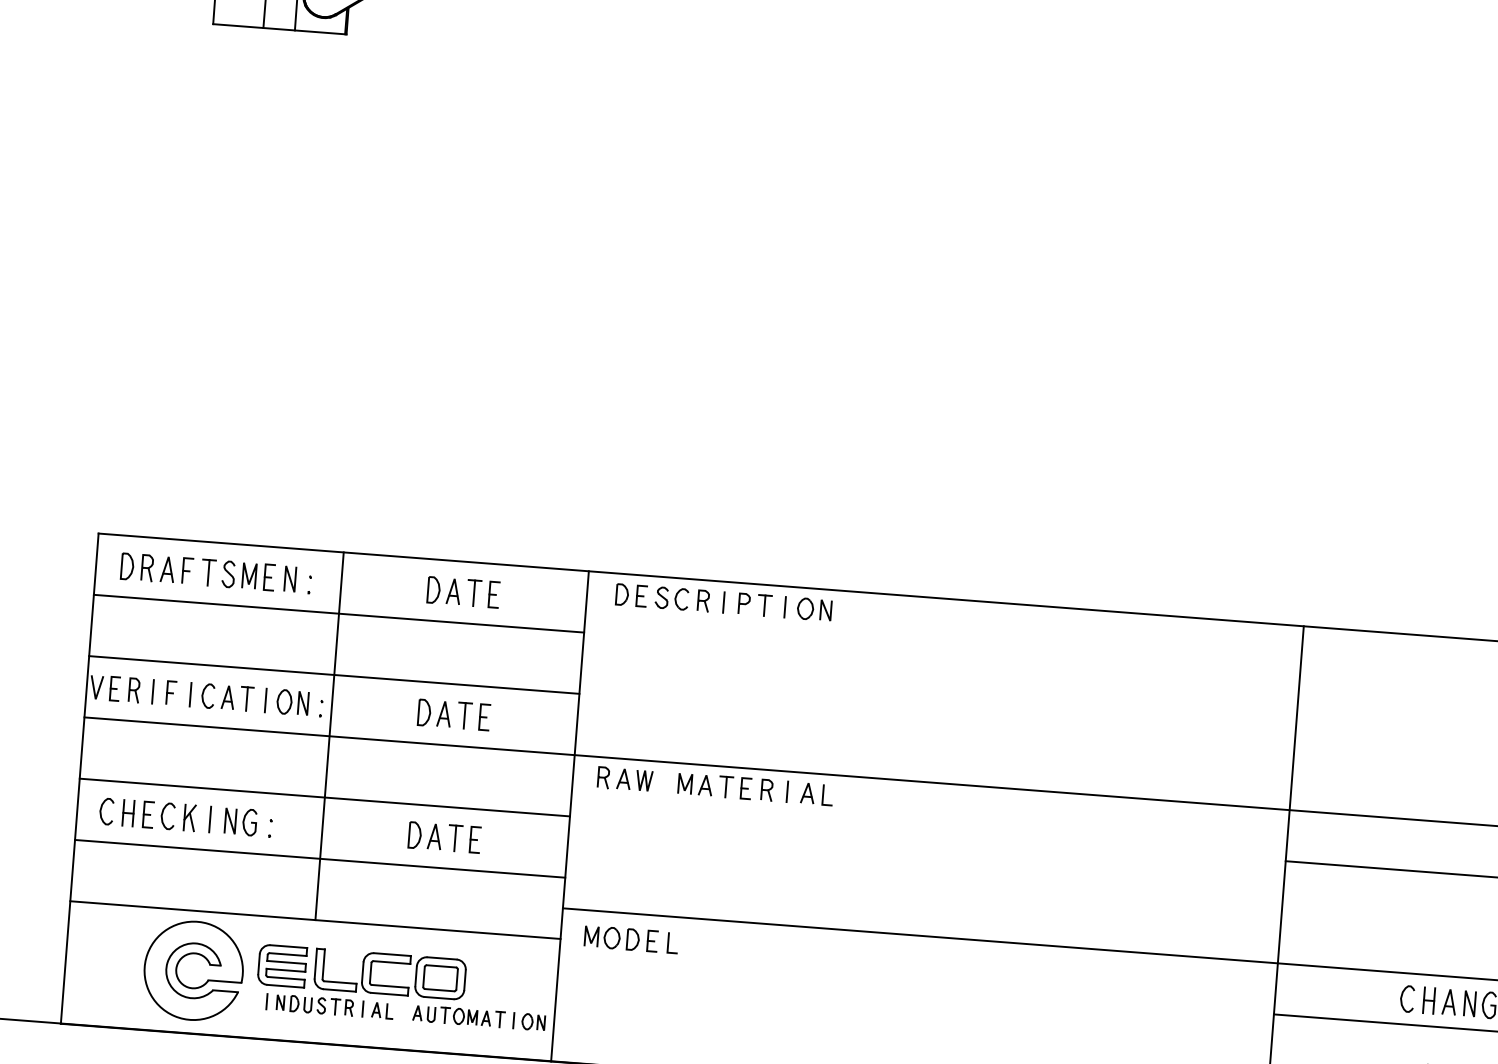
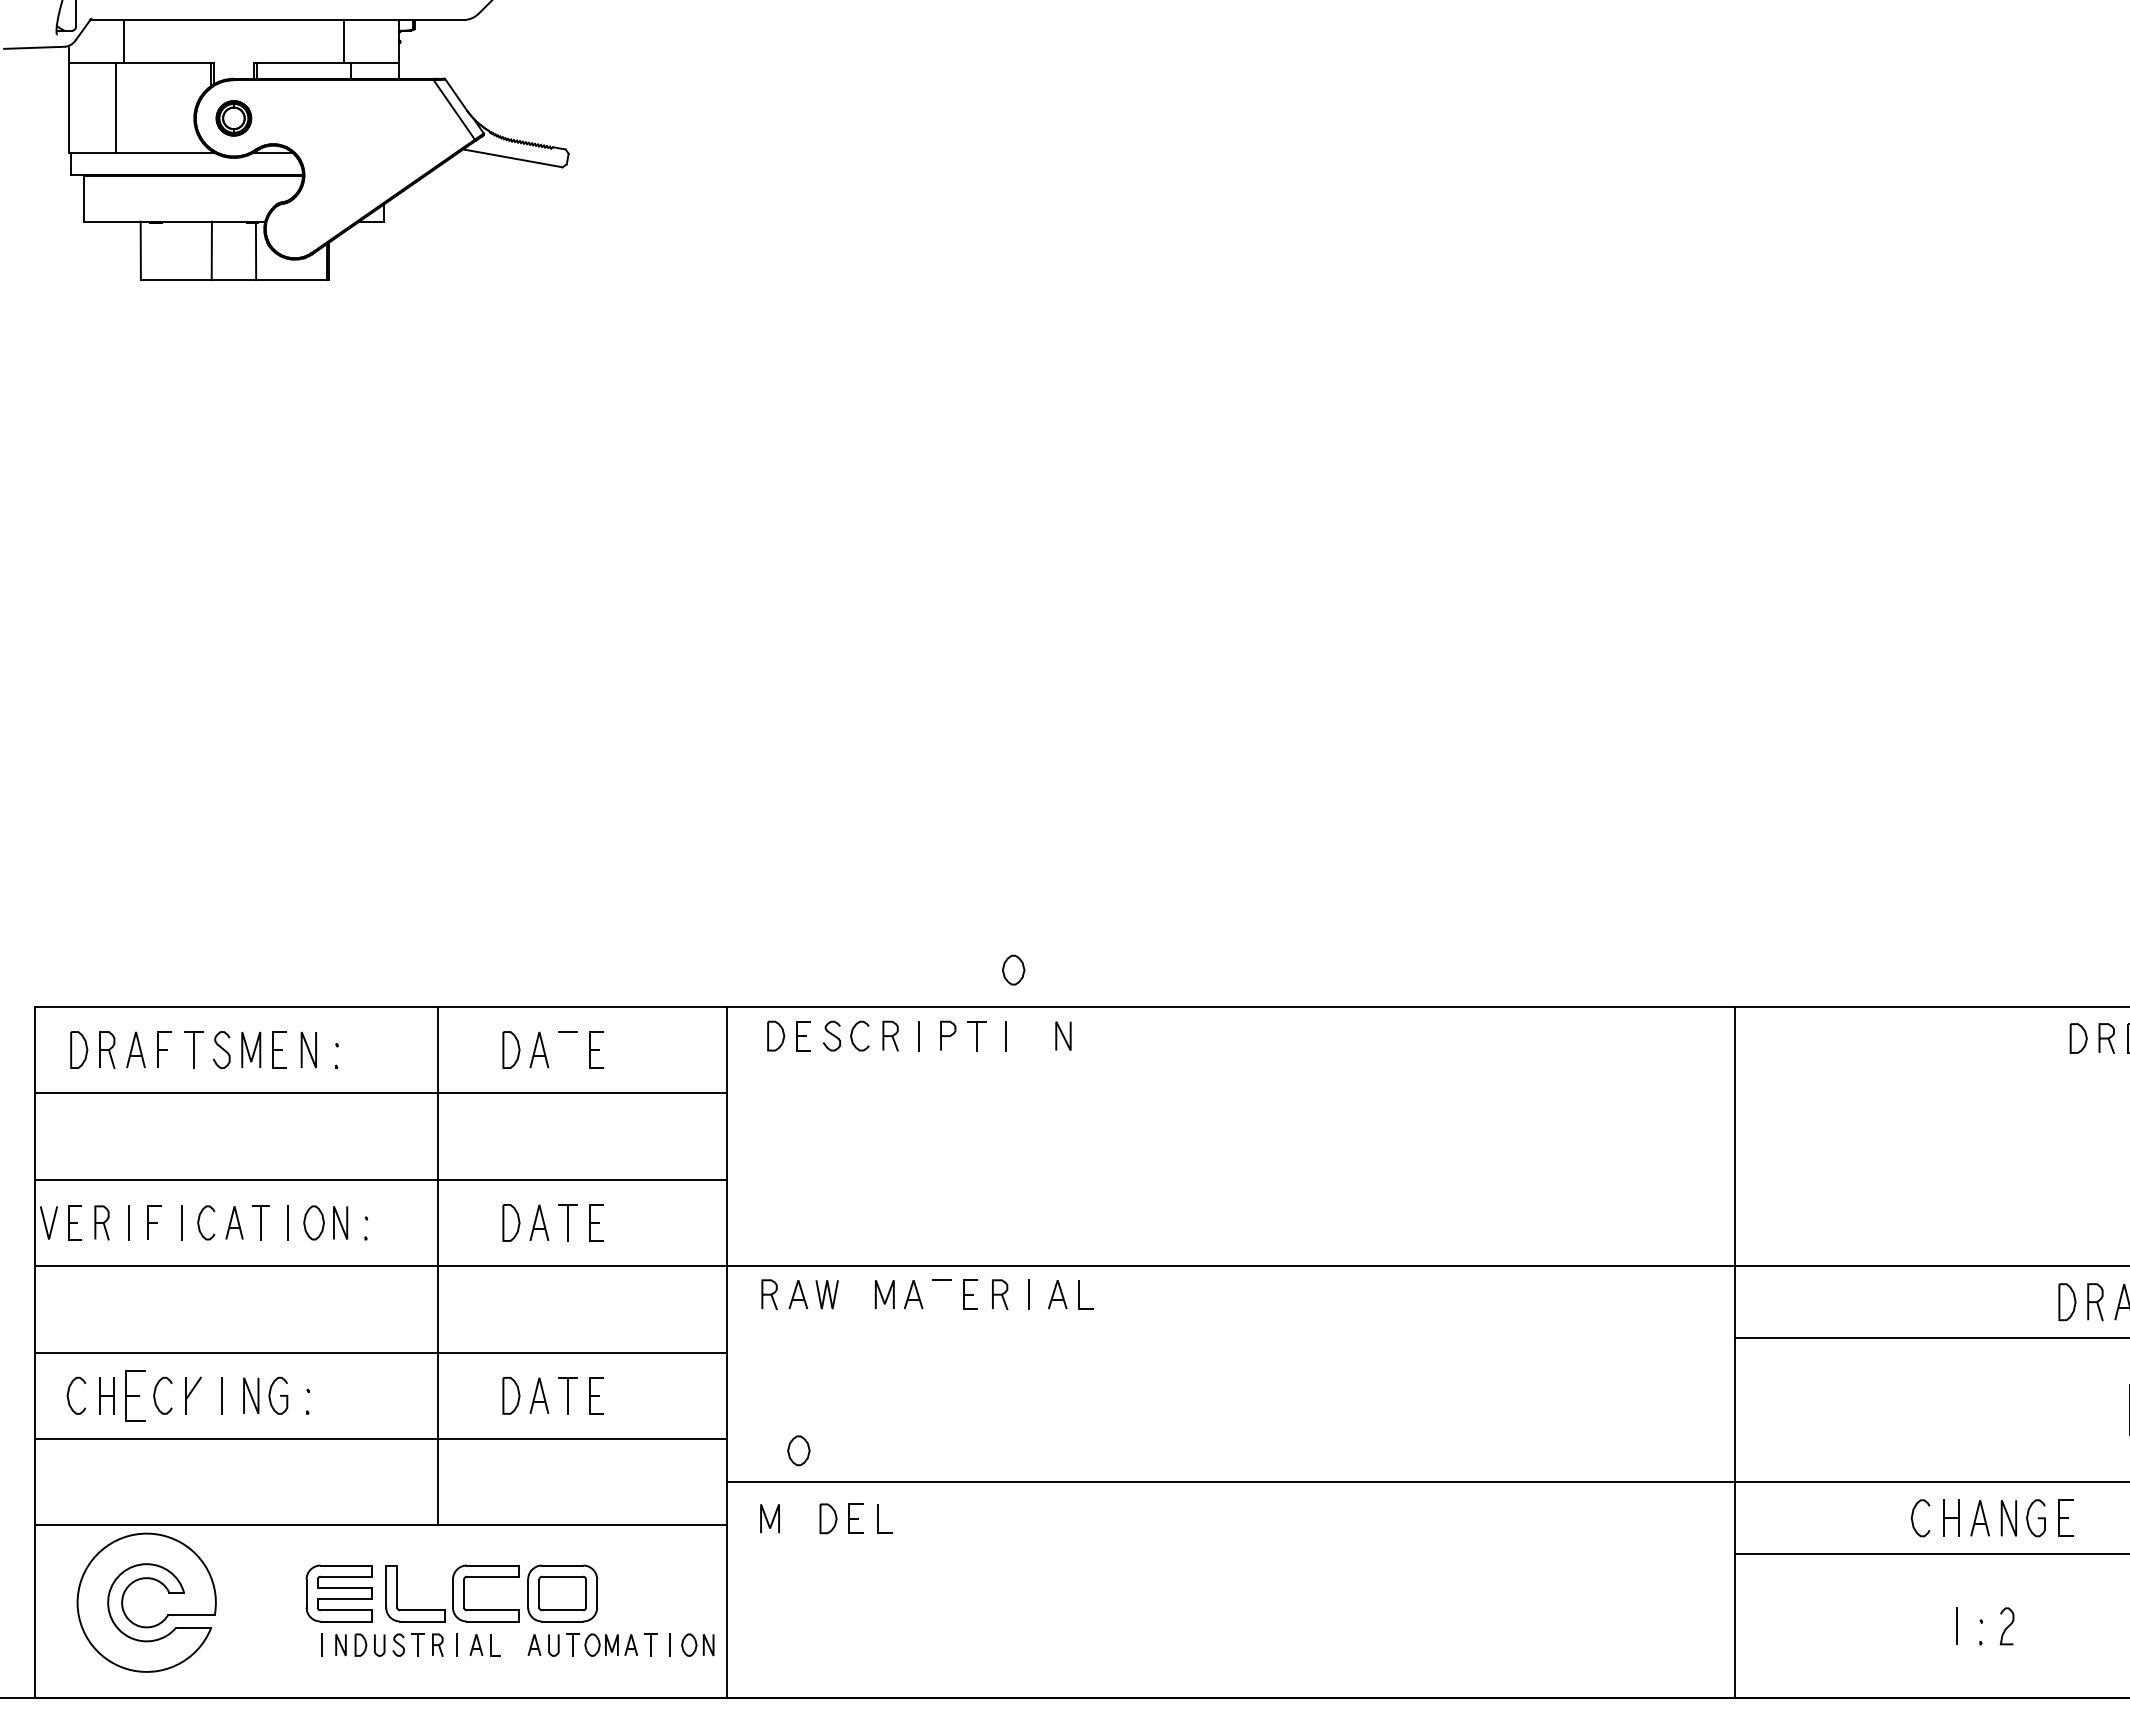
line: (474, 593) -> (568, 1050), removed
part: (805, 608) -> (1013, 969), moved
line: (329, 735) -> (437, 1265), moved
line: (726, 786) -> (942, 1294), removed
part: (148, 814) -> (135, 1395), size x1.4
line: (191, 822) -> (196, 1401), removed
part: (611, 937) -> (798, 1450), moved
part: (193, 970) -> (146, 1602), moved

